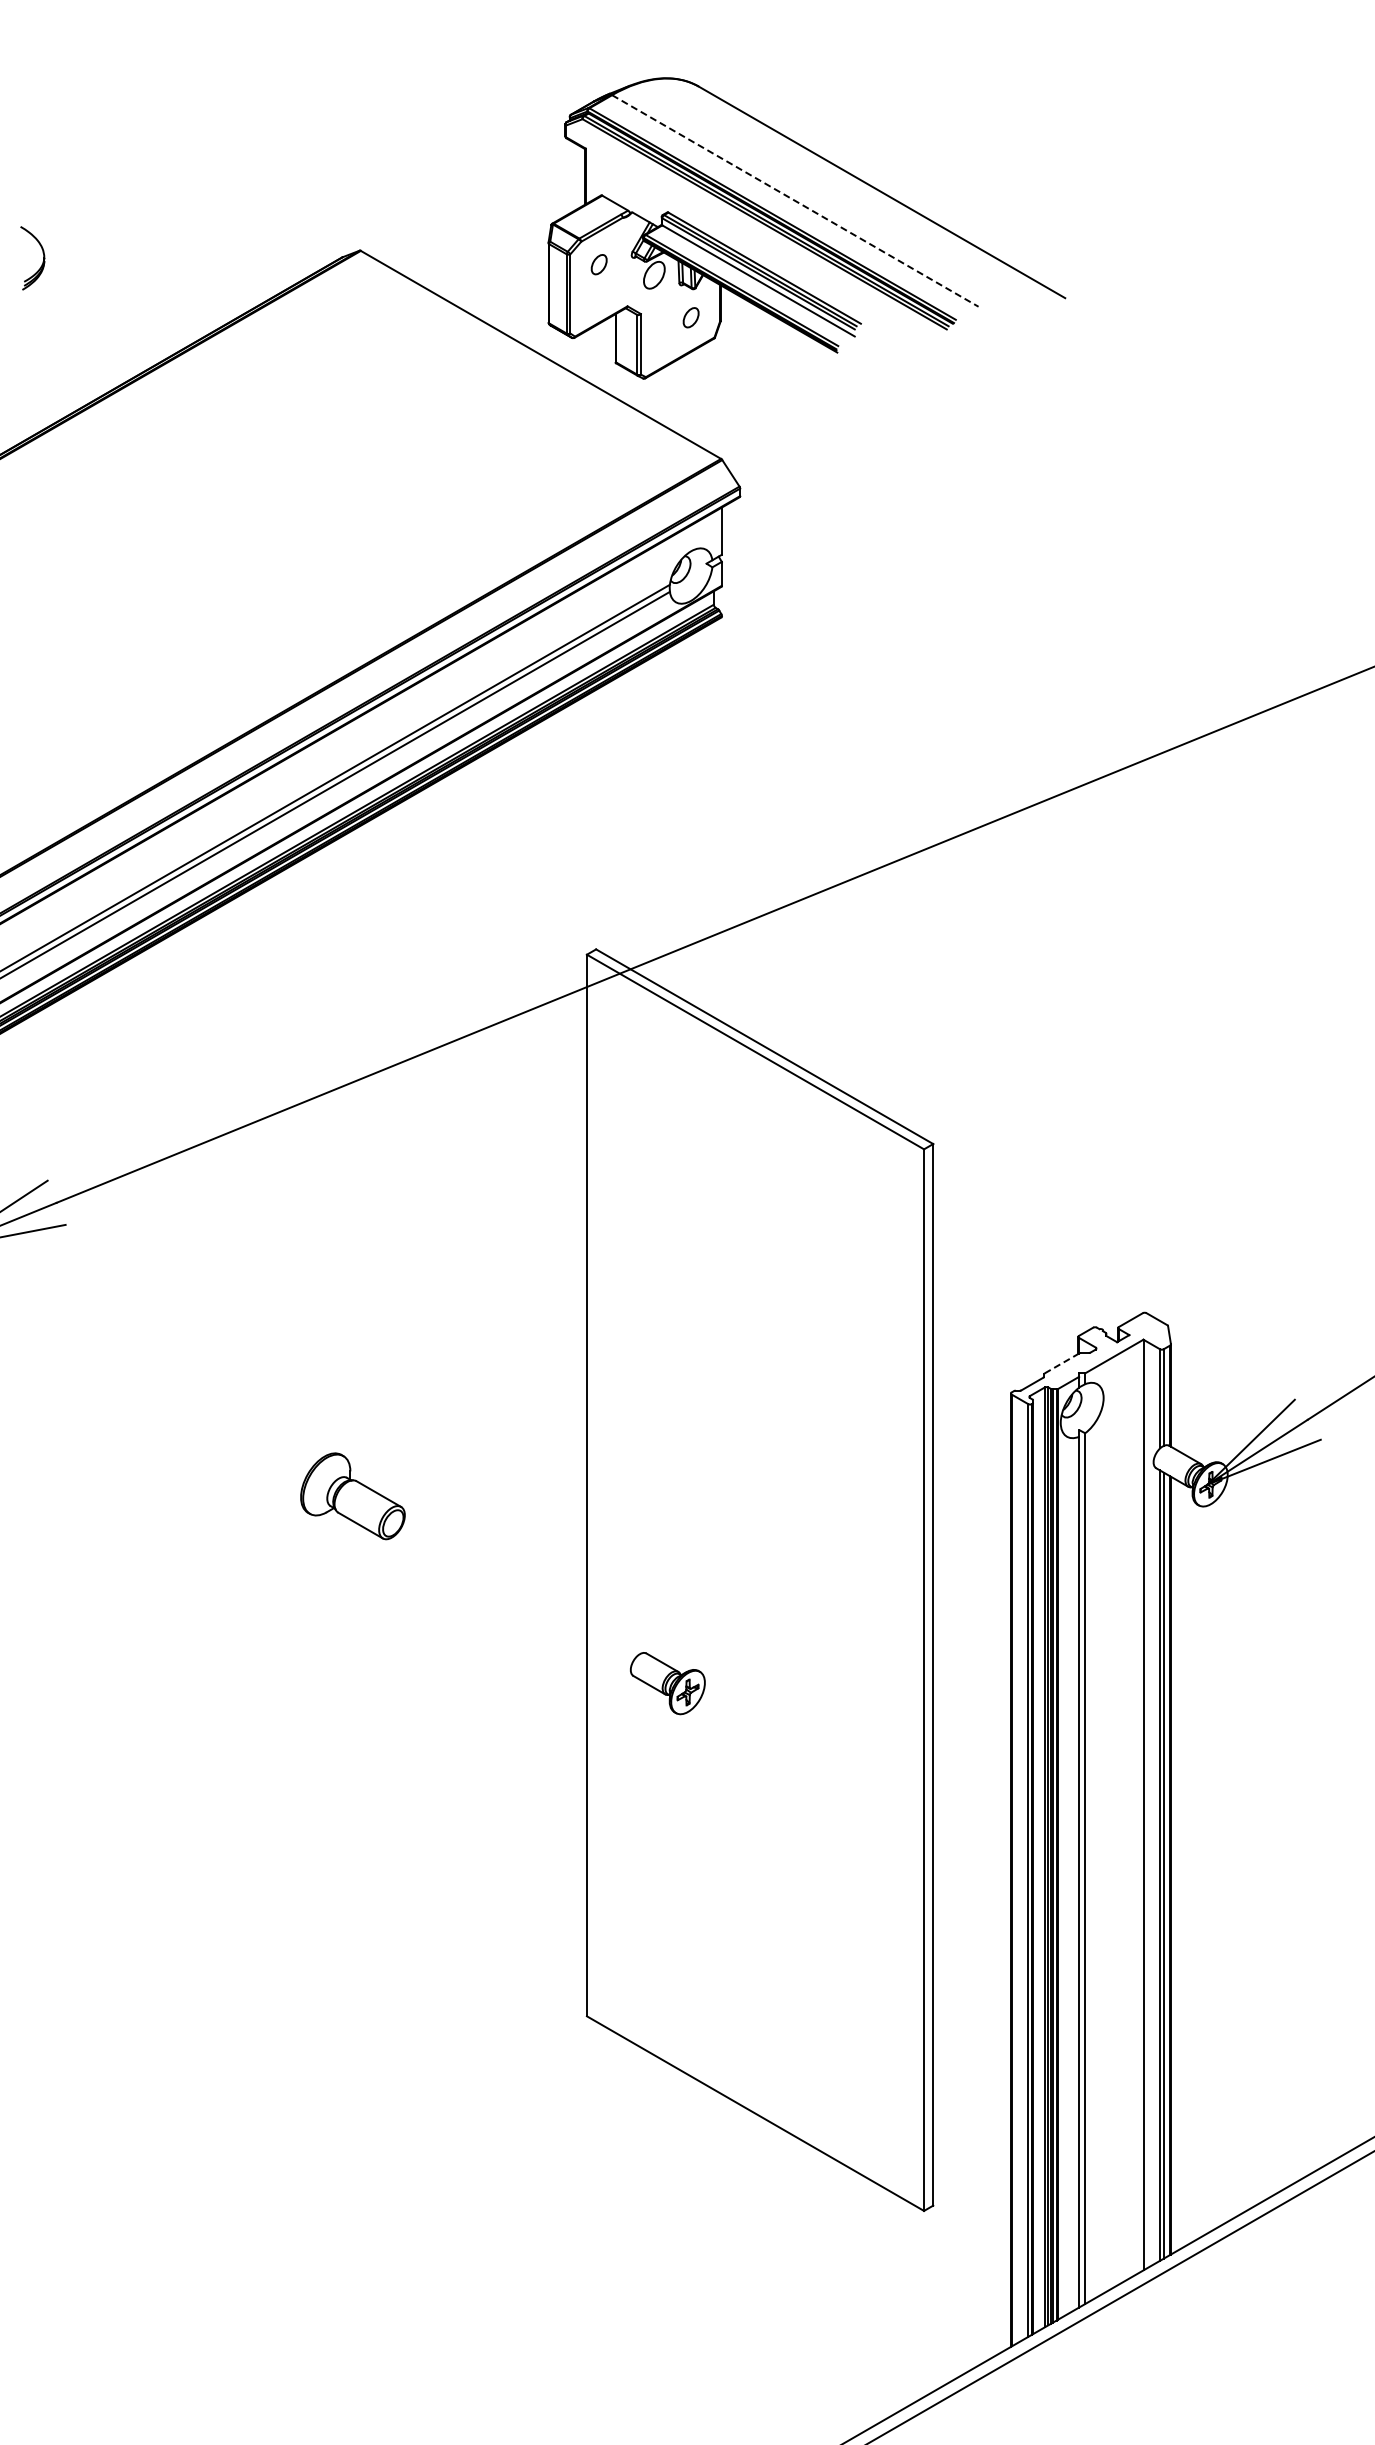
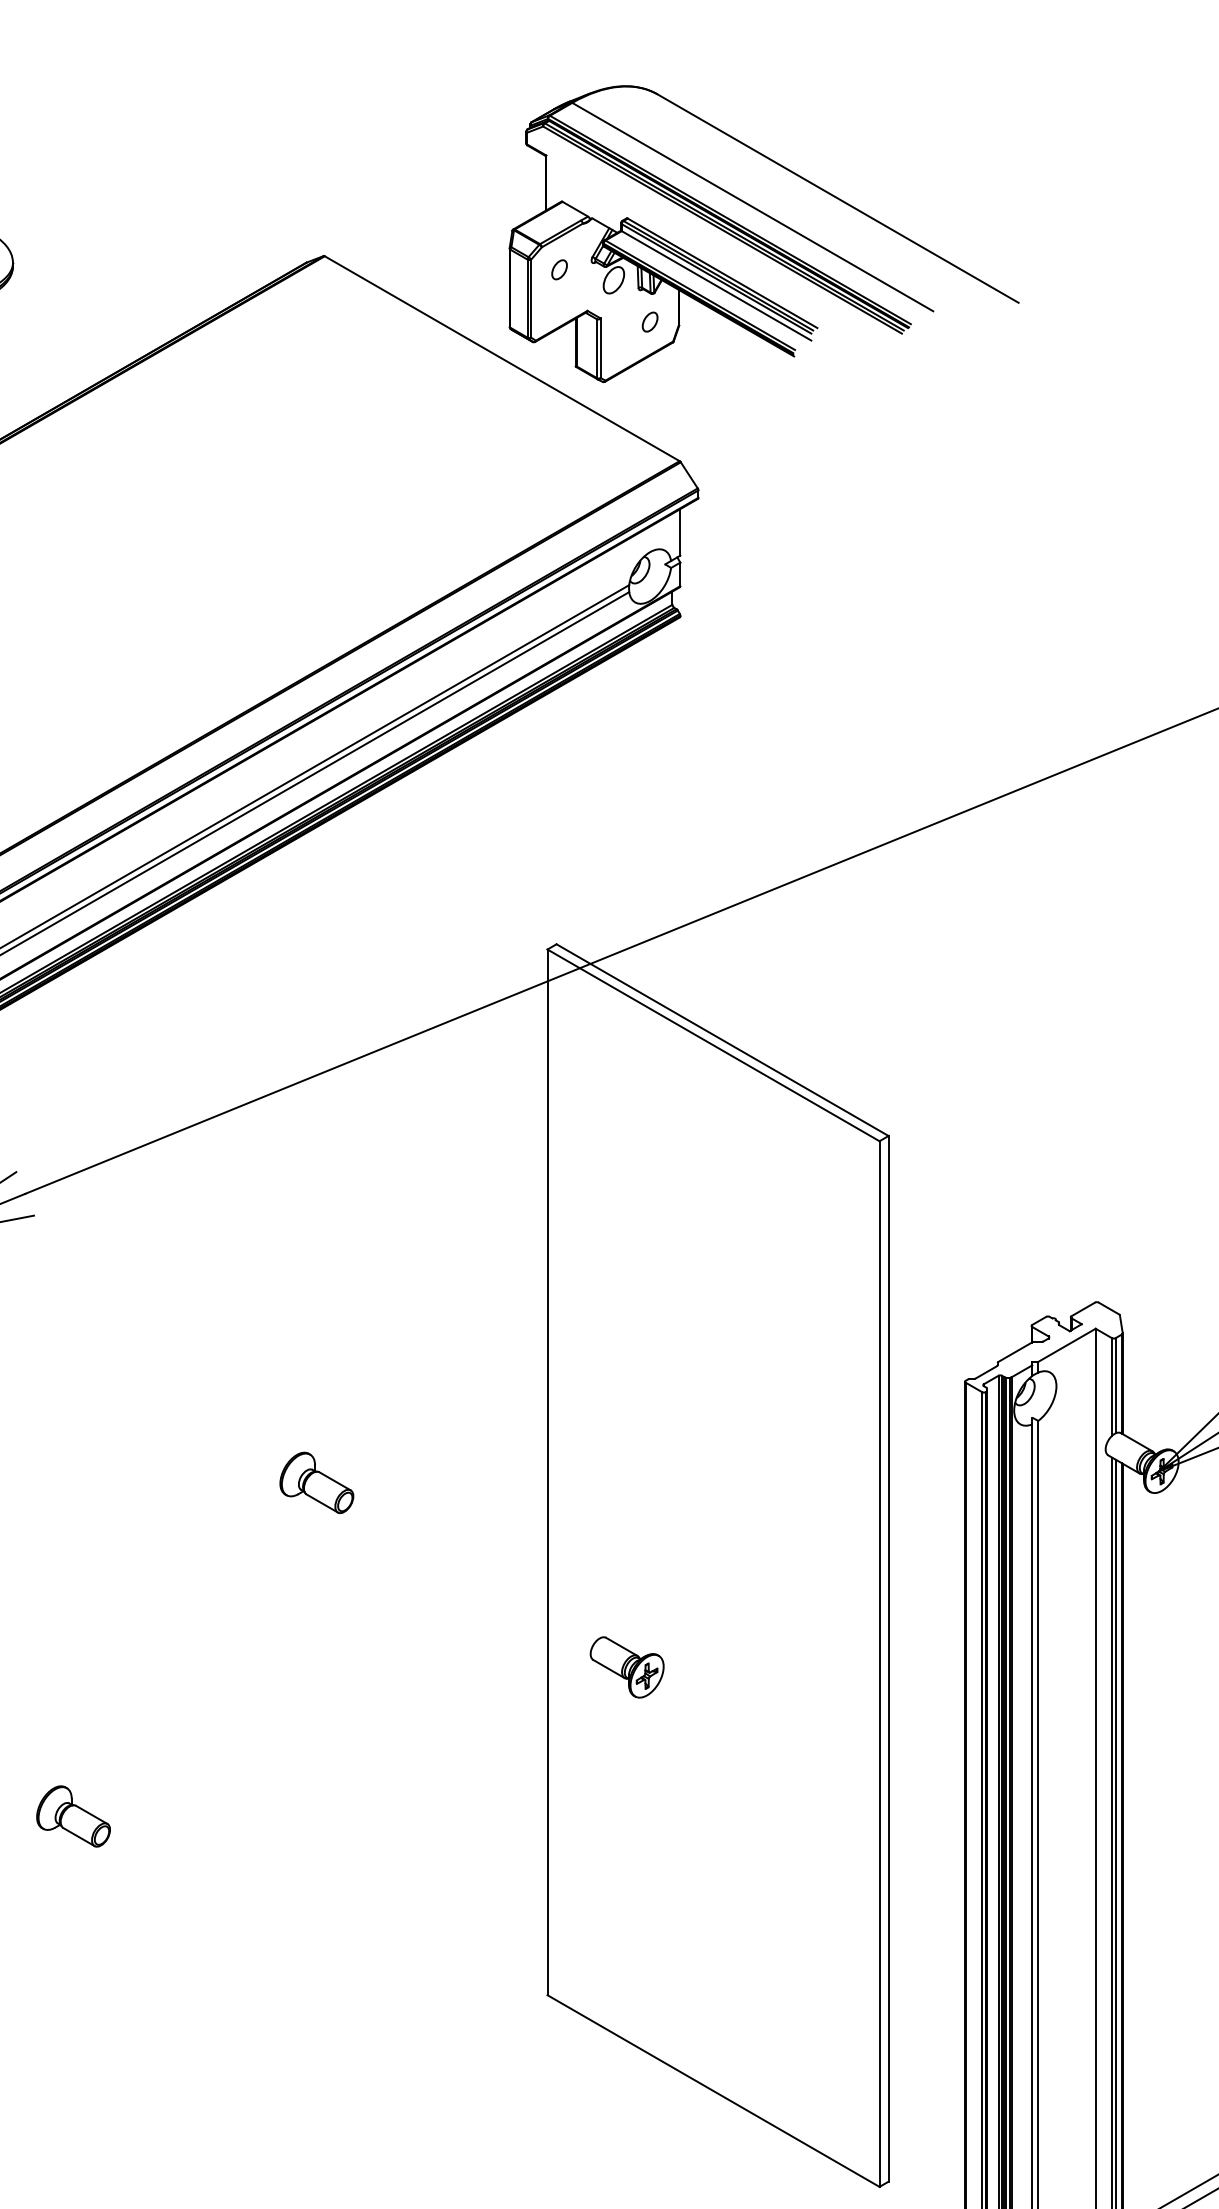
line: (795, 200) -> (752, 206), dashed -> solid
line: (1061, 1363) -> (1014, 1352), dashed -> solid
part: (352, 1495) -> (316, 1482), size x0.71
part: (105, 1834) -> (73, 1816), added

